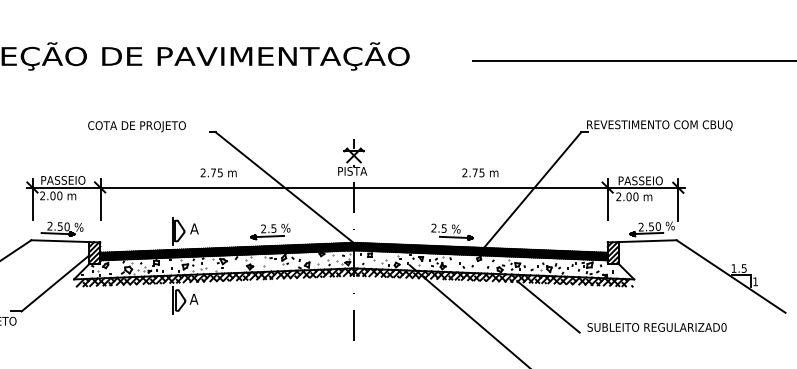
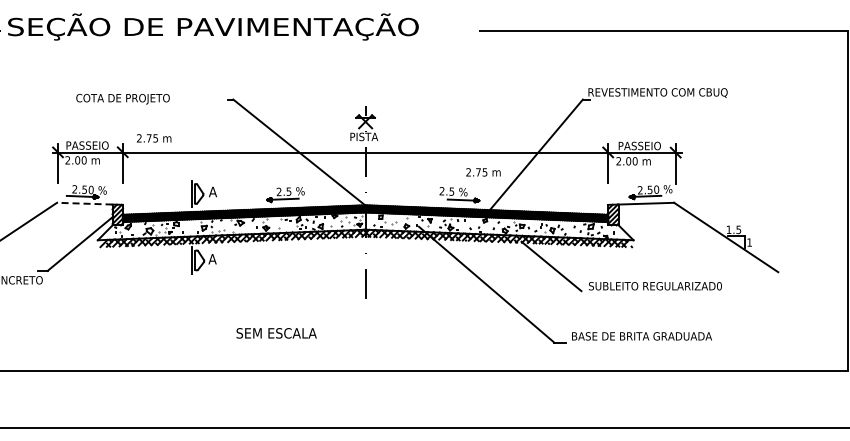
text: (136, 127) -> (122, 99), moved
text: (219, 173) -> (154, 138), moved
text: (480, 173) -> (483, 172), moved
line: (60, 240) -> (84, 203), solid -> dashed

